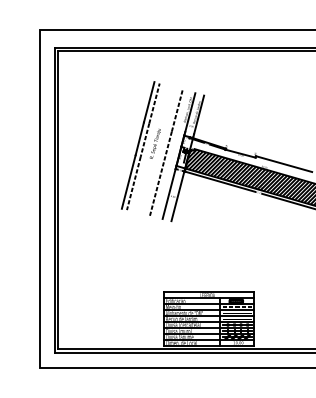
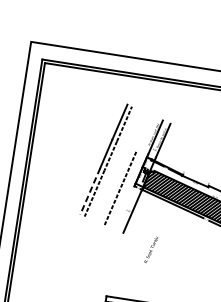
line: (176, 110) -> (143, 133), removed
text: (154, 143) -> (150, 249), moved
line: (128, 182) -> (89, 191), solid -> dashed
line: (168, 193) -> (124, 207), removed

